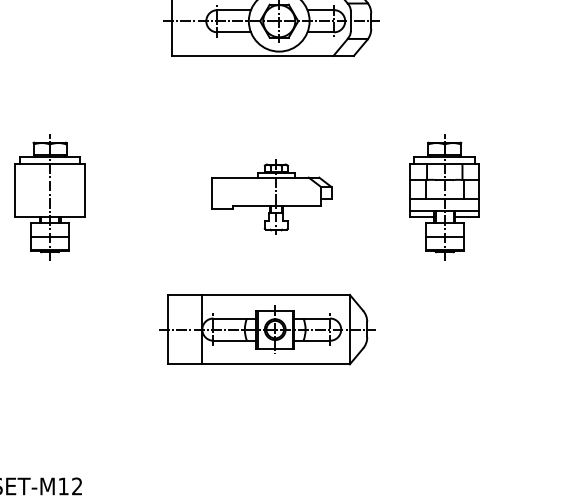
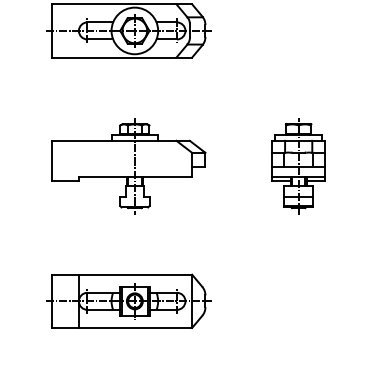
part: (271, 197) -> (128, 166), size x1.67
part: (444, 197) -> (298, 166), moved
part: (267, 329) -> (128, 301), moved

